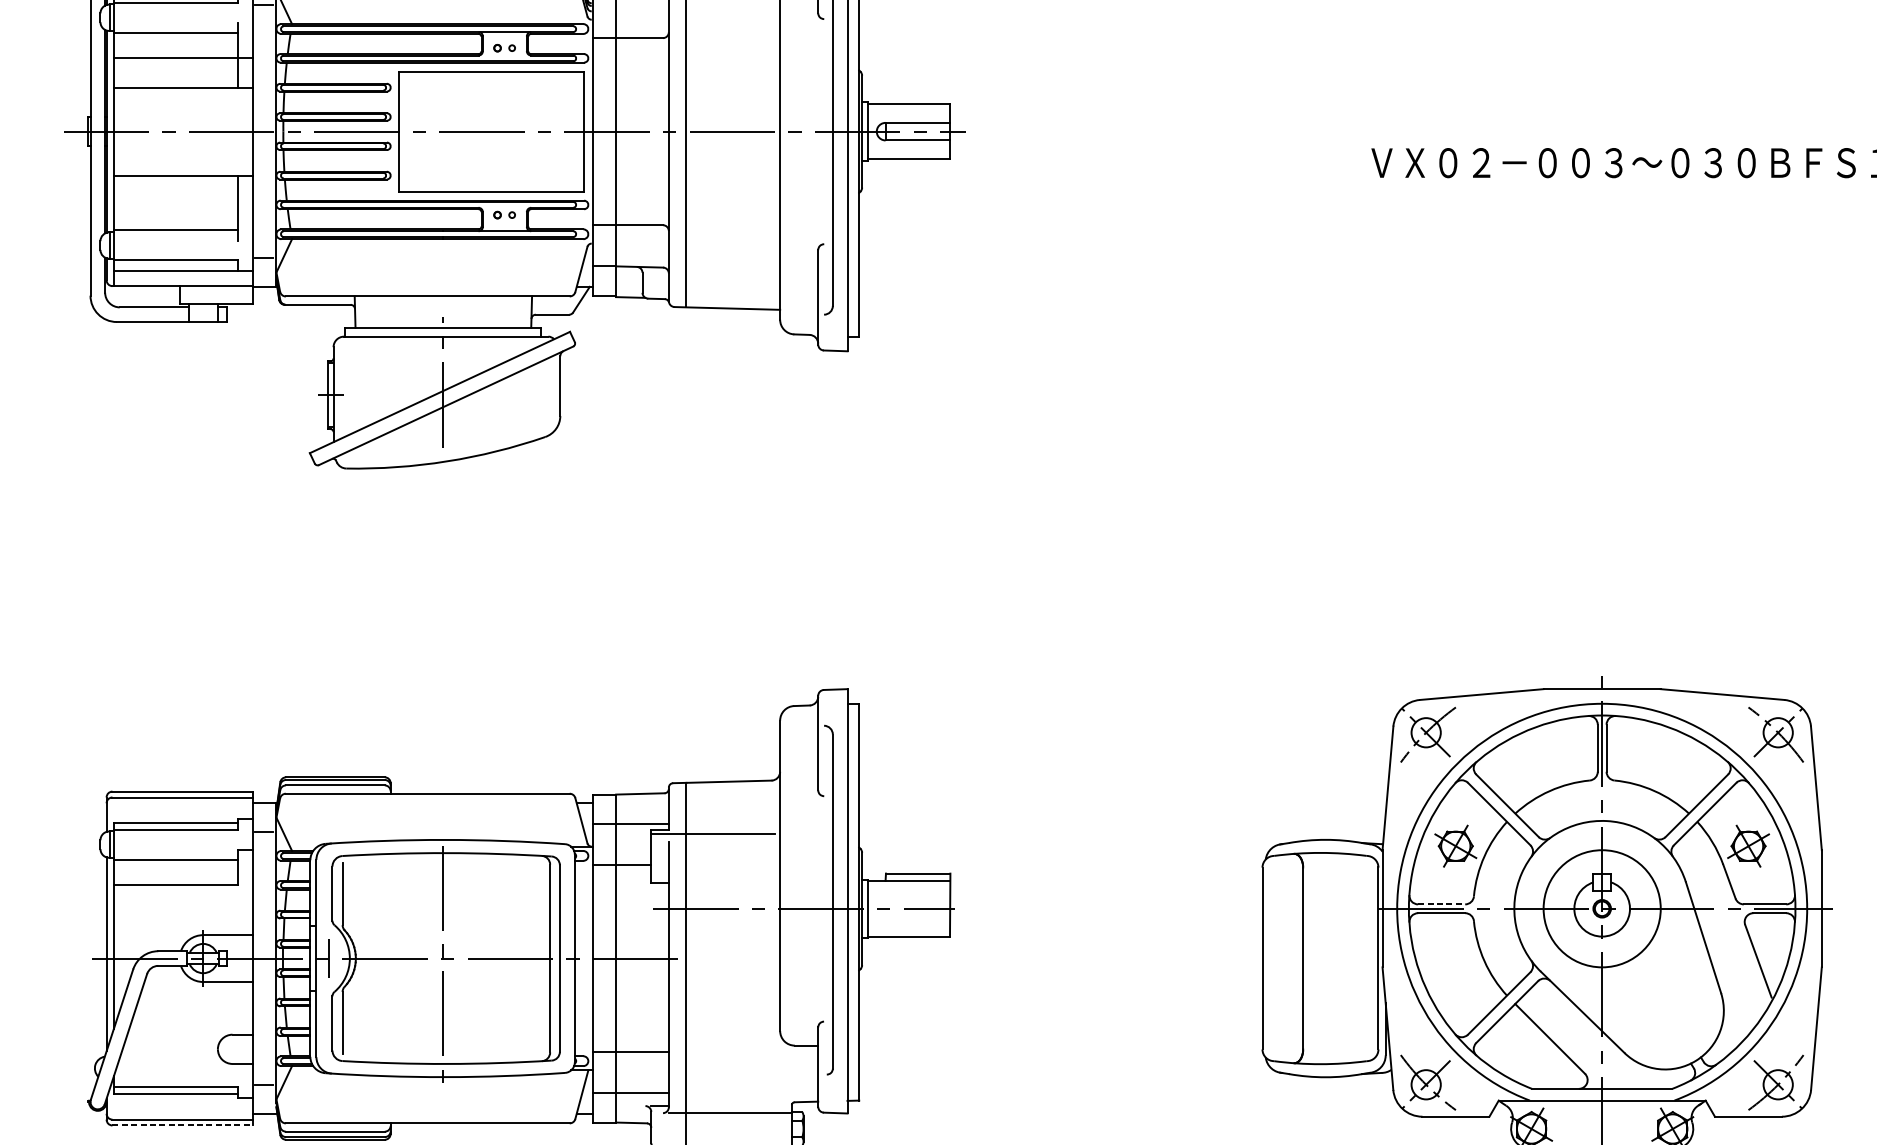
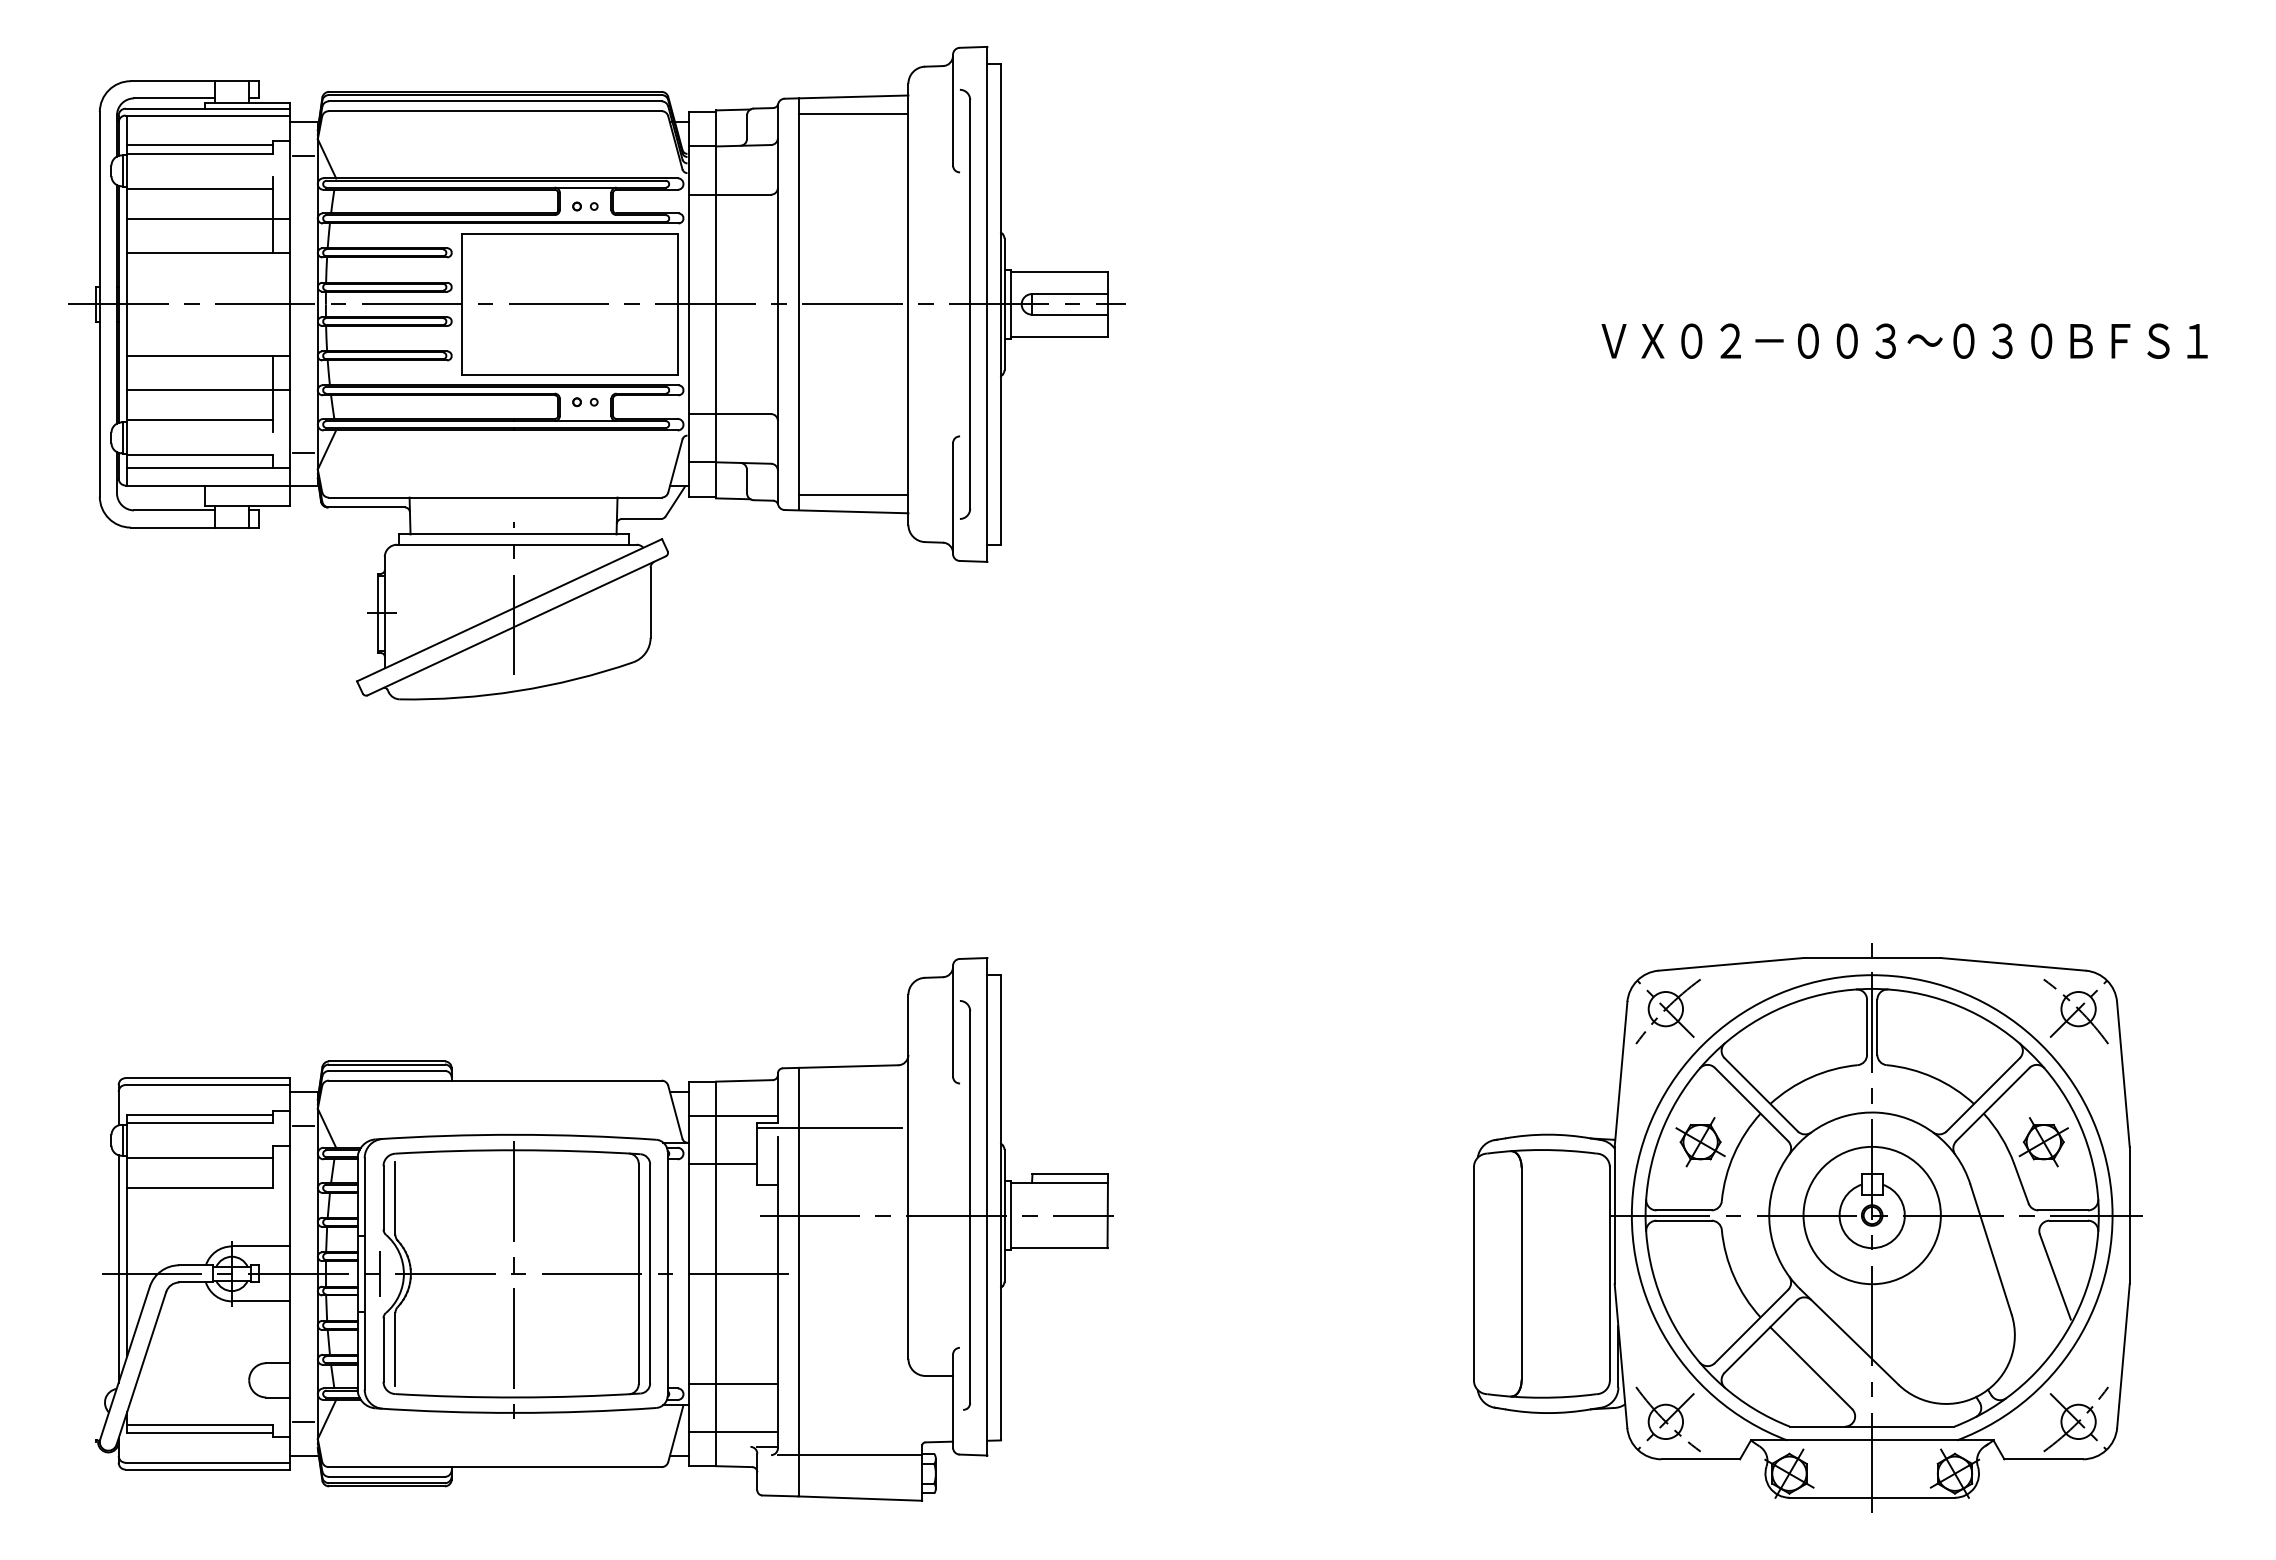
line: (183, 205) -> (208, 390), added
line: (733, 294) -> (853, 495), added
line: (1442, 904) -> (1684, 1210), dashed -> solid
line: (183, 1125) -> (208, 1469), dashed -> solid

